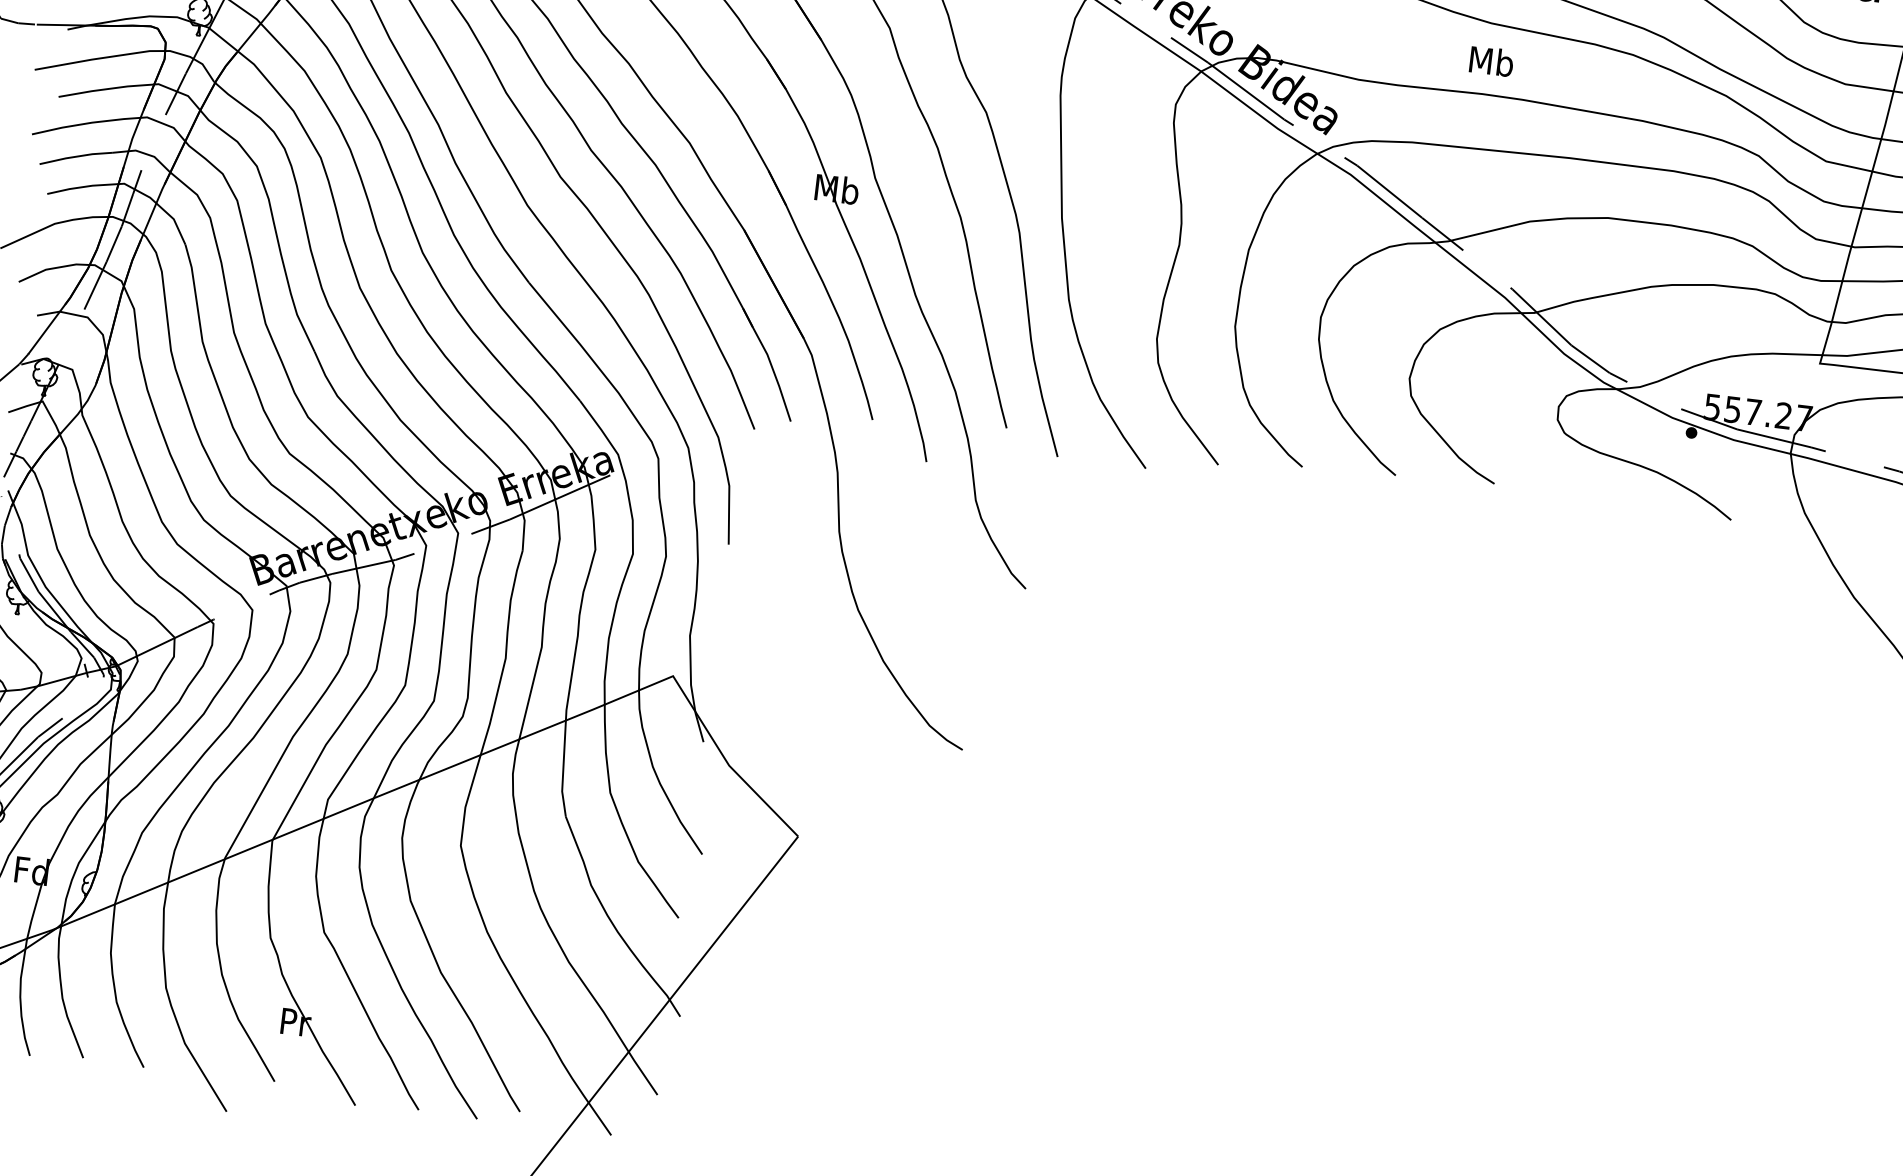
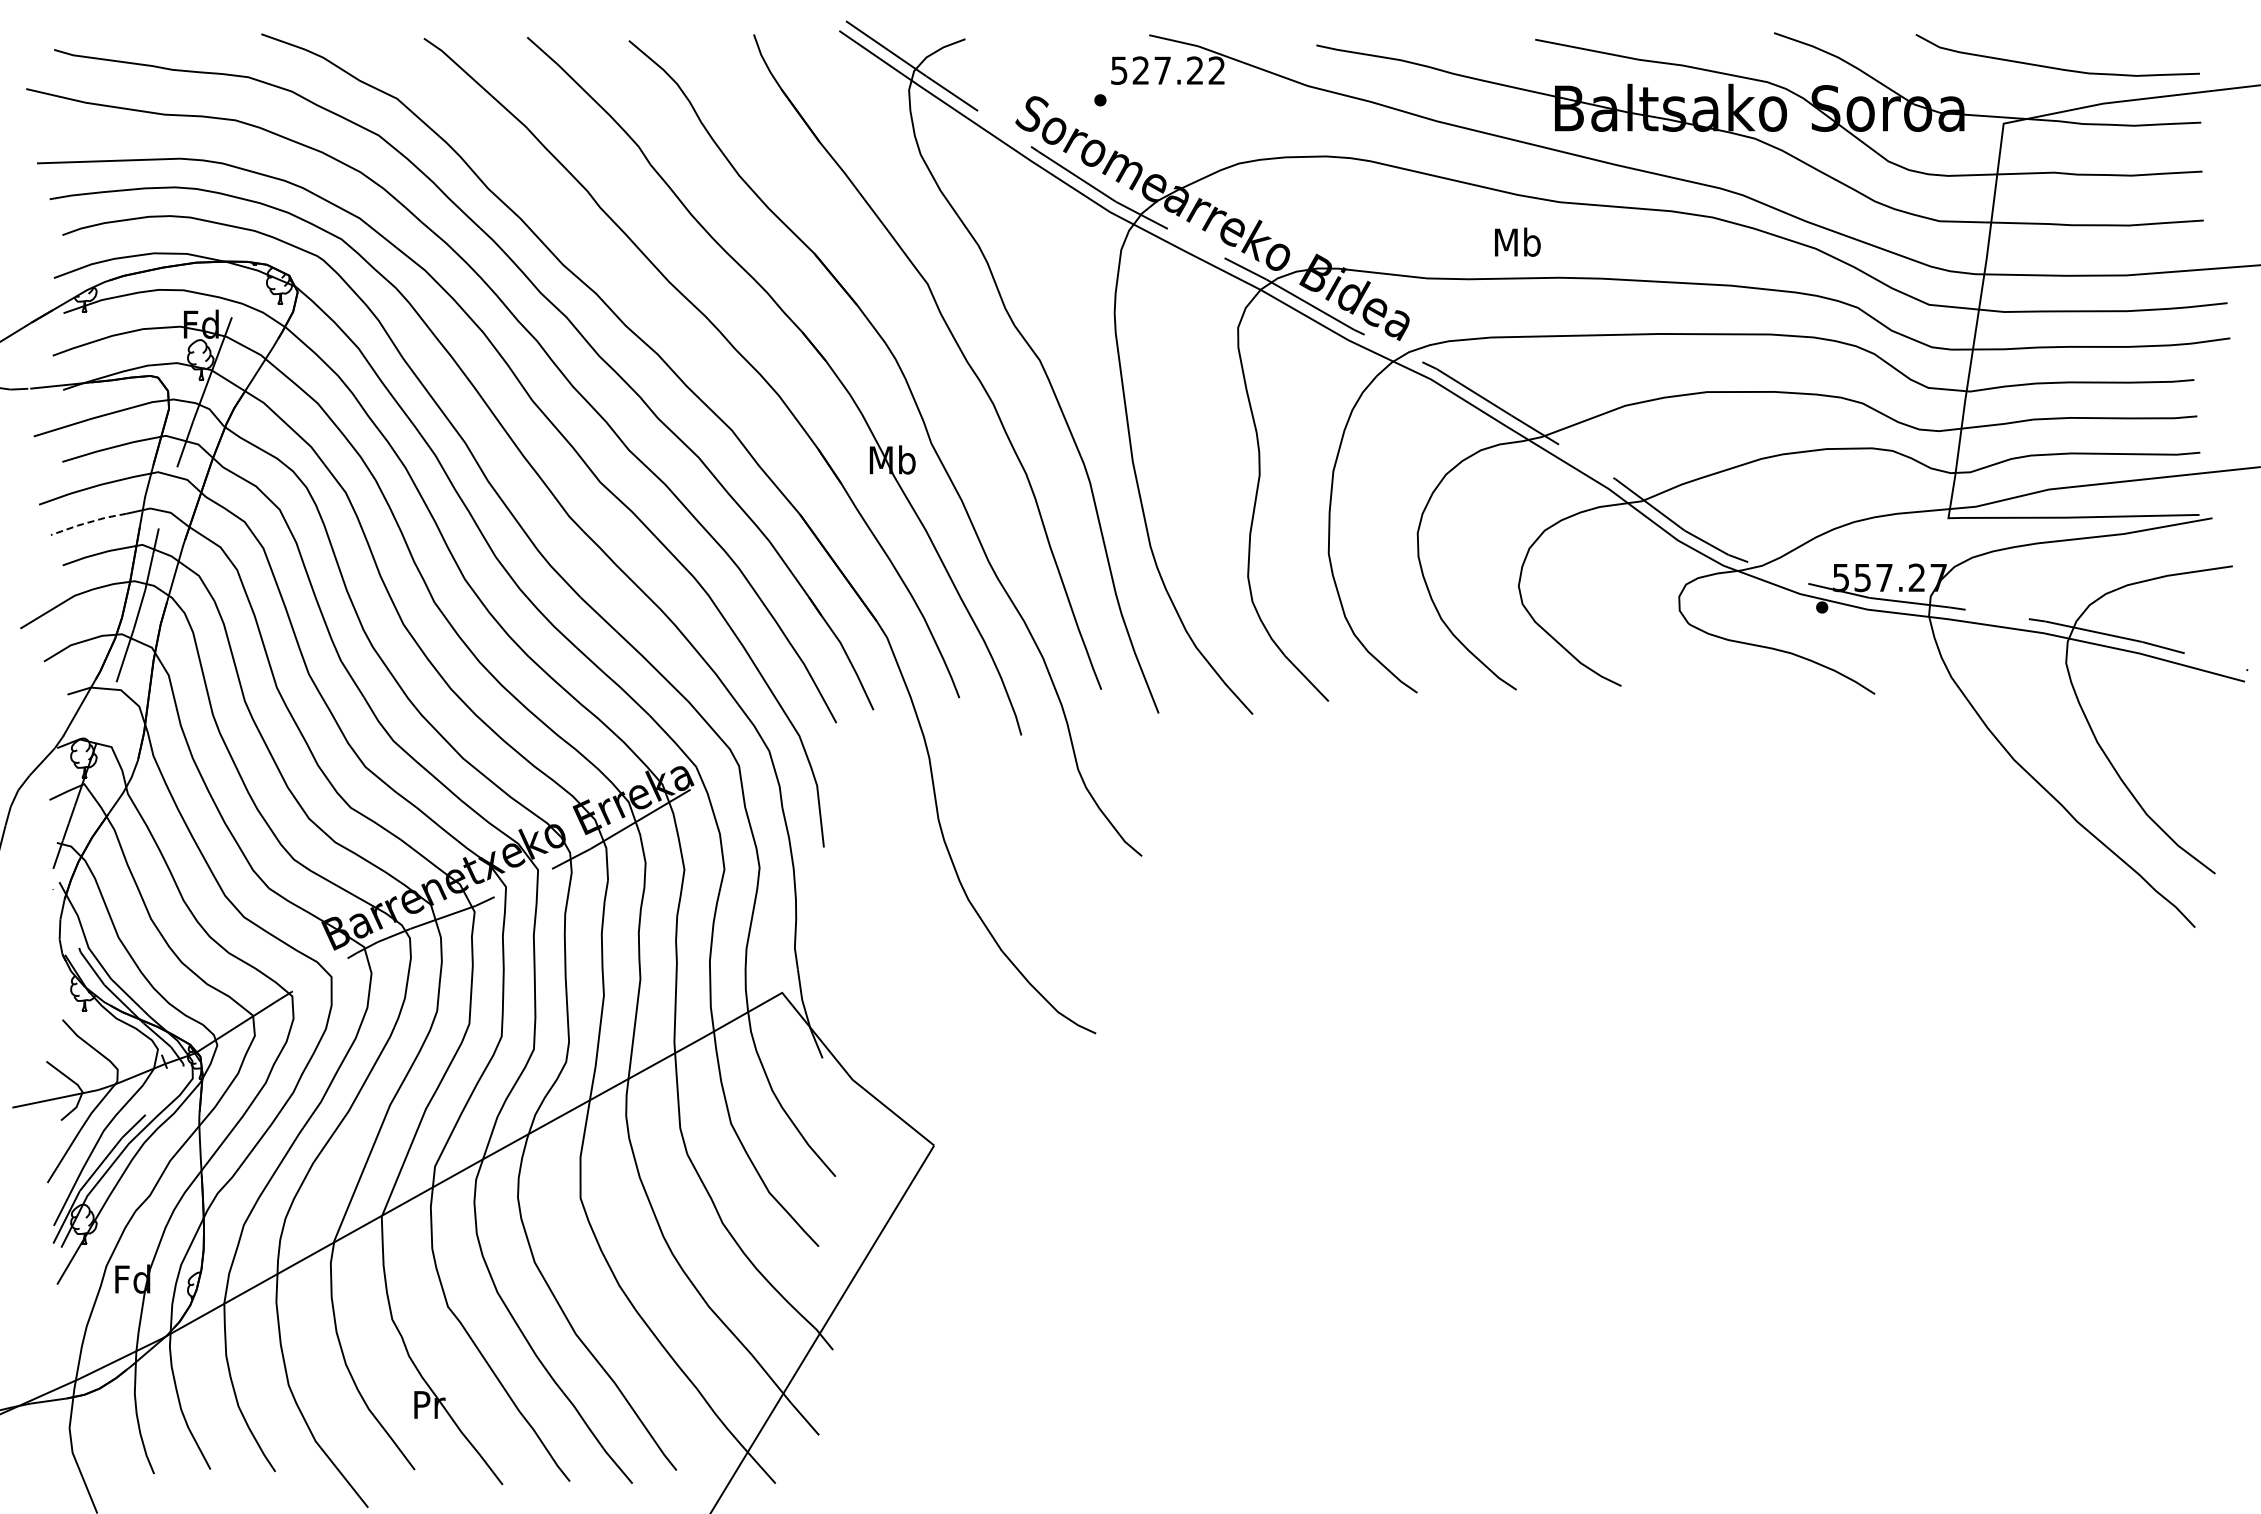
text: (1491, 60) -> (1517, 241), moved
line: (76, 156) -> (88, 522), solid -> dashed

